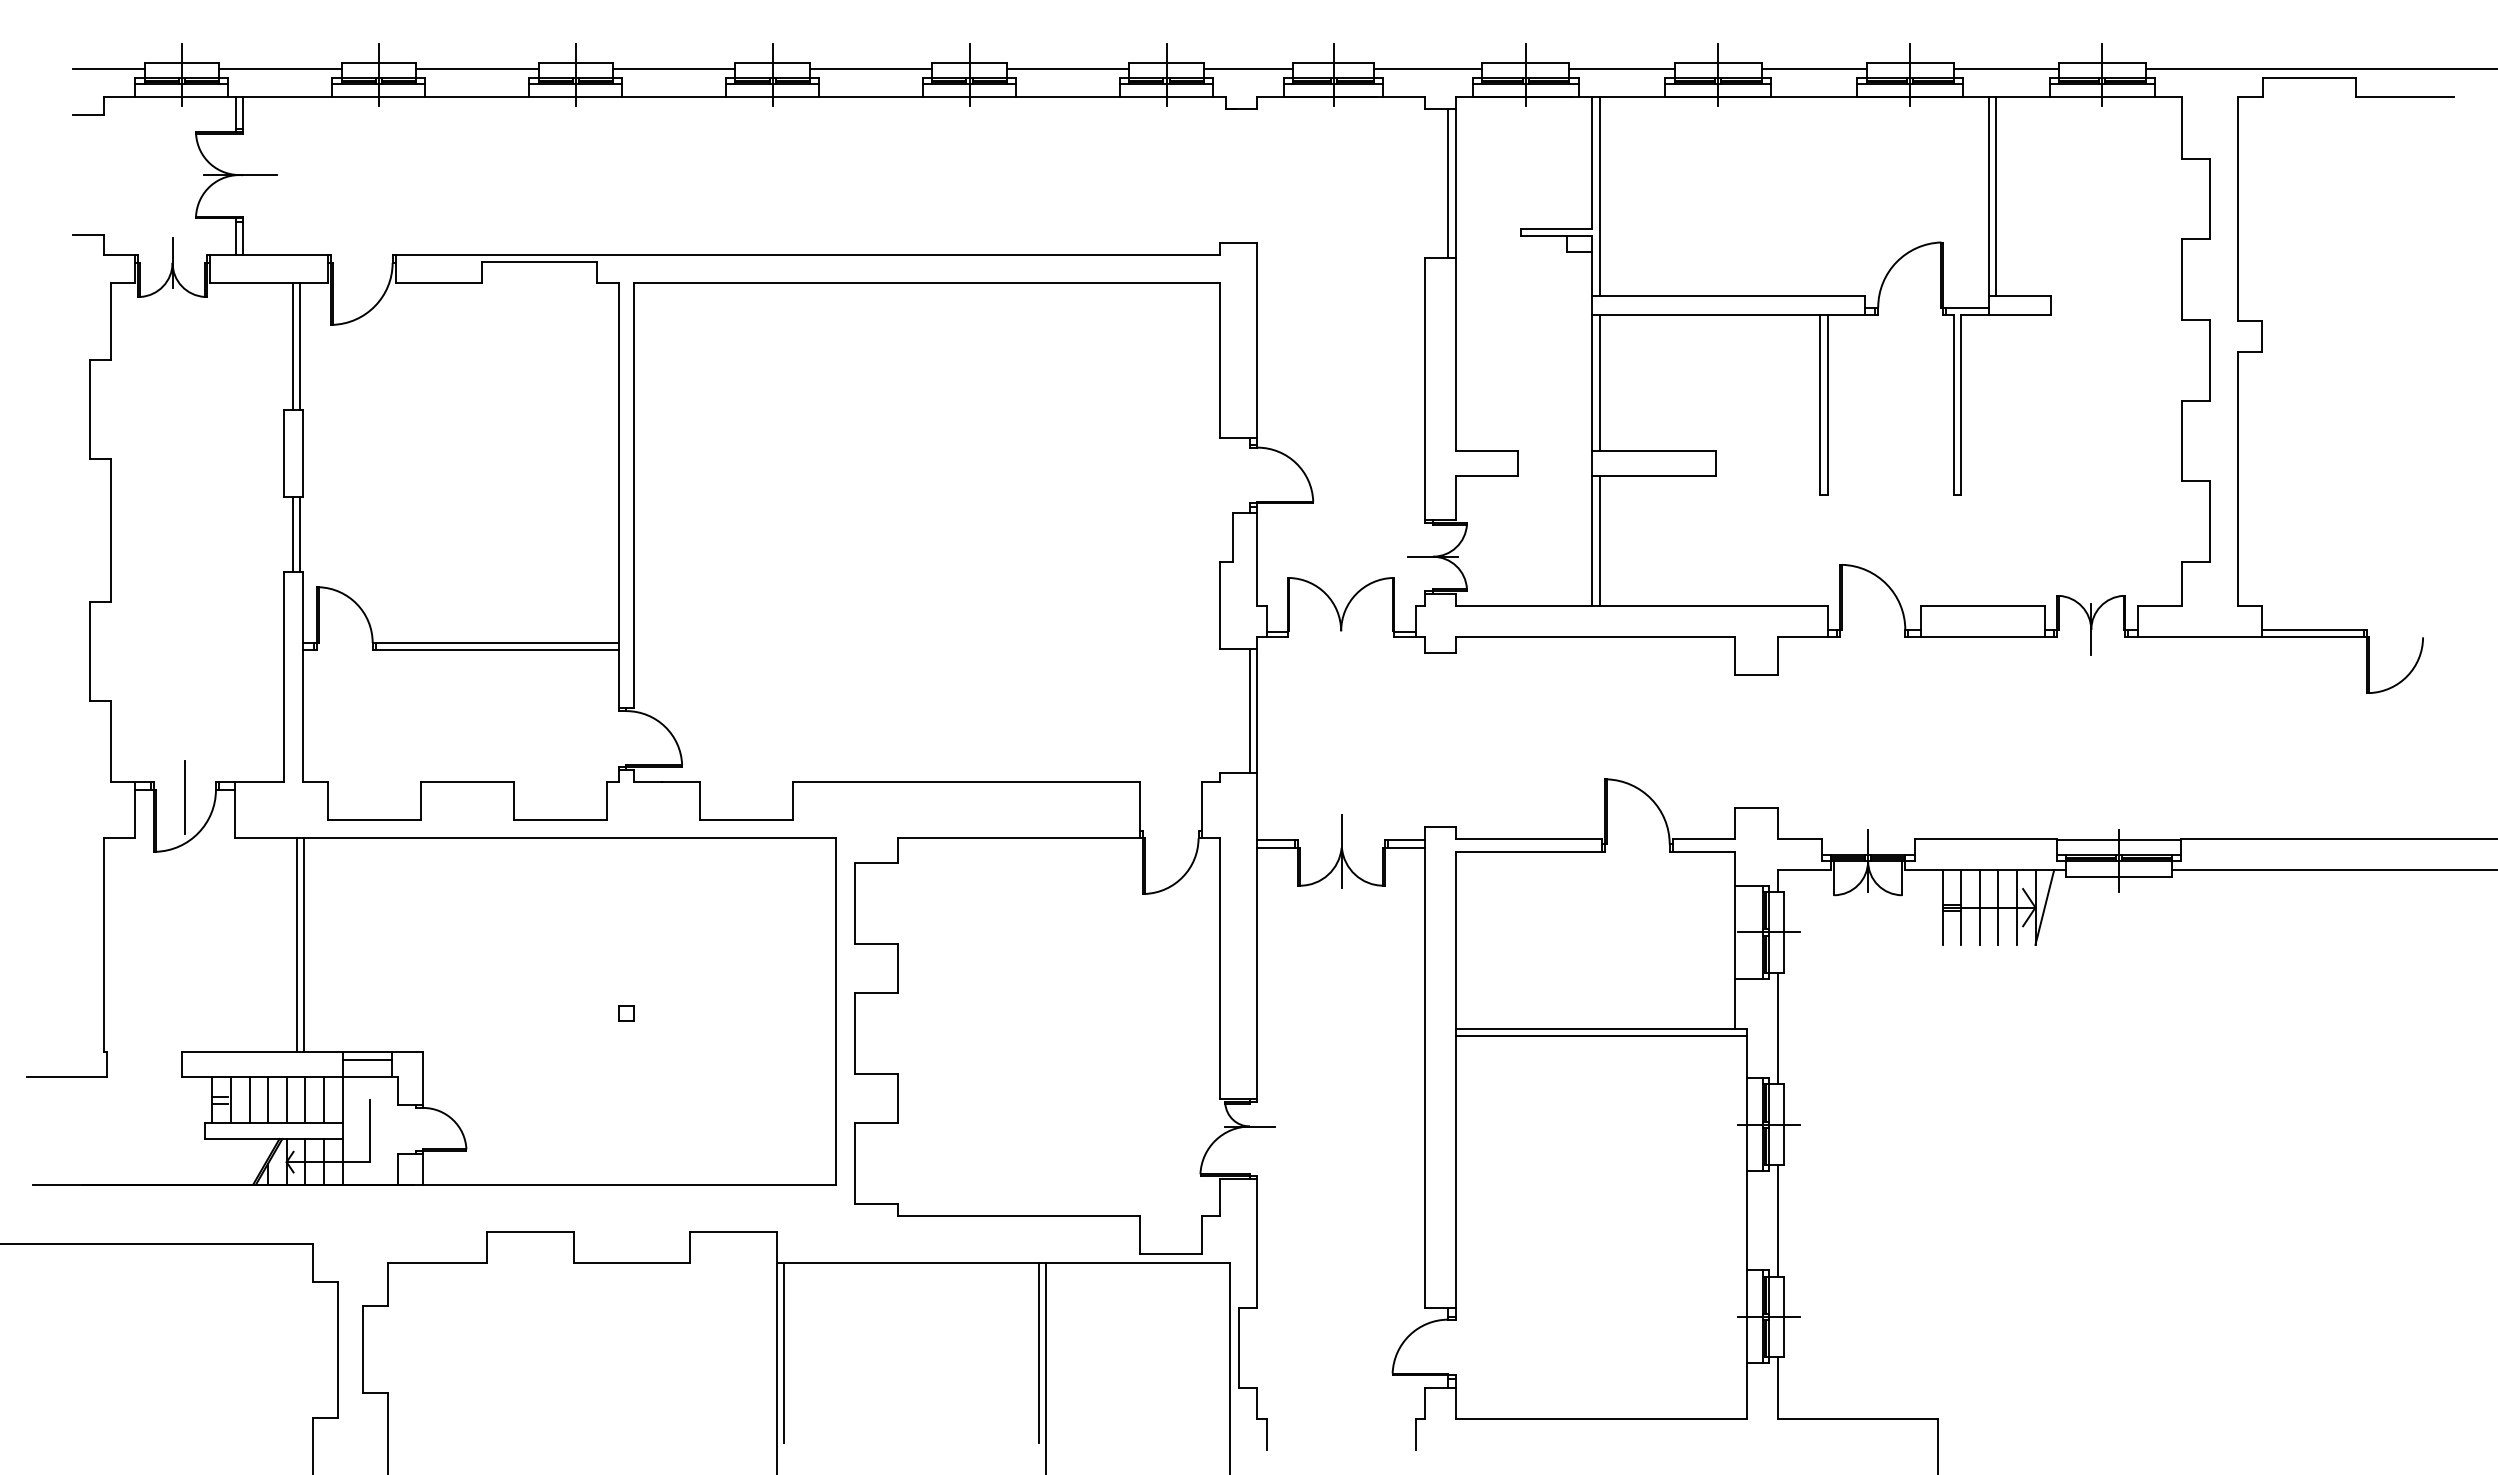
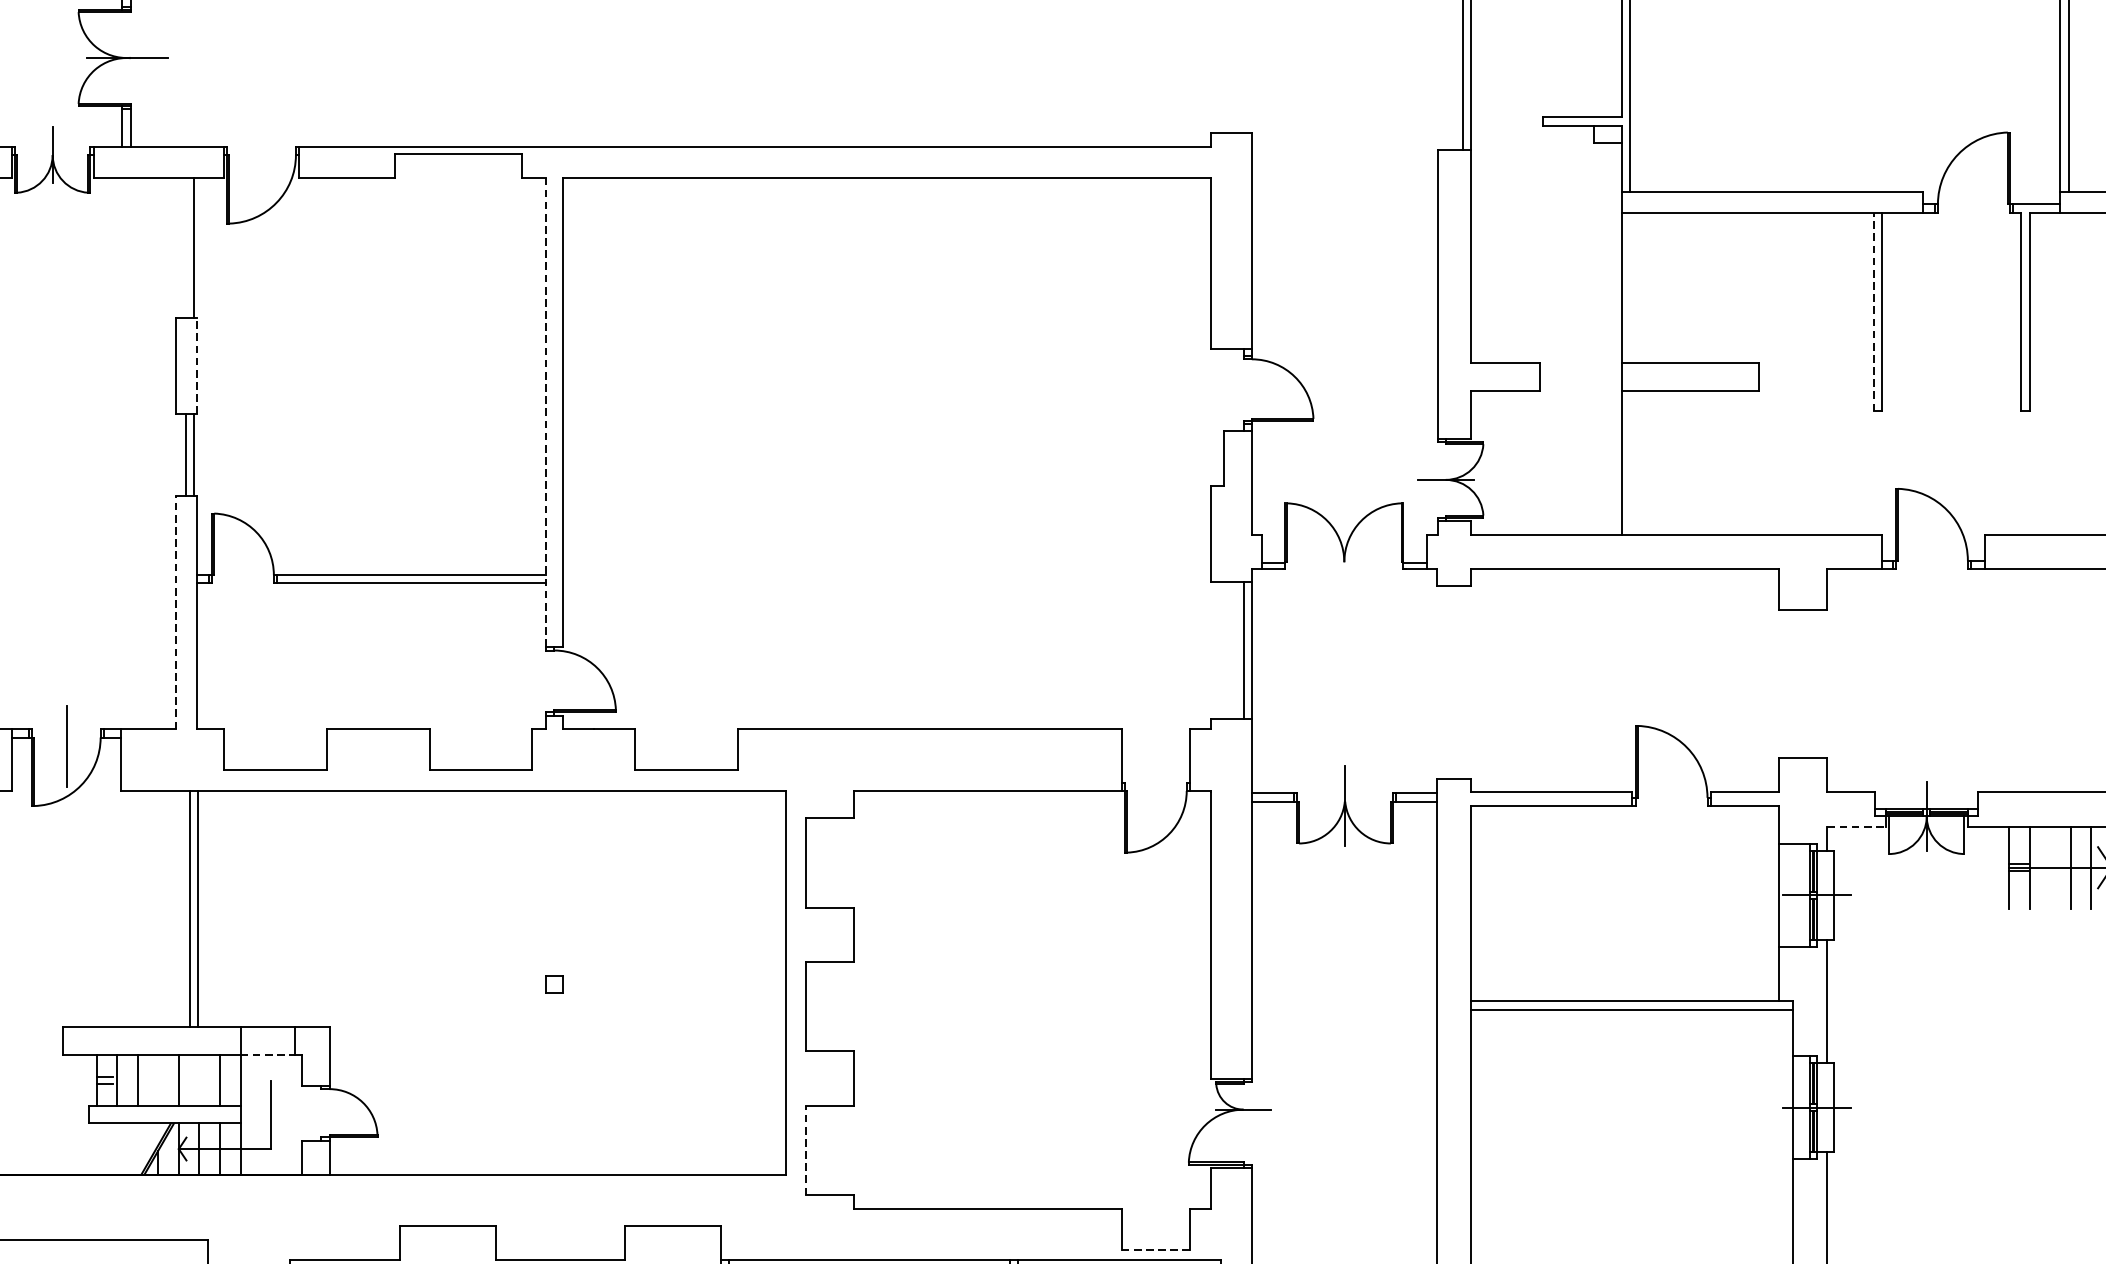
line: (292, 346) -> (185, 247), removed
line: (1599, 382) -> (1629, 287), removed
line: (1820, 404) -> (1874, 311), solid -> dashed
line: (302, 453) -> (196, 365), solid -> dashed
line: (618, 495) -> (545, 412), solid -> dashed
line: (1599, 541) -> (1629, 463), removed
line: (284, 676) -> (176, 612), solid -> dashed
line: (1805, 870) -> (1857, 826), solid -> dashed
line: (1979, 907) -> (2049, 867), removed
line: (367, 1059) -> (268, 1035), removed
line: (367, 1076) -> (268, 1054), solid -> dashed
line: (268, 1099) -> (158, 1079), removed
line: (305, 1099) -> (199, 1079), removed
line: (854, 1163) -> (806, 1150), solid -> dashed
line: (1170, 1253) -> (1155, 1250), solid -> dashed

